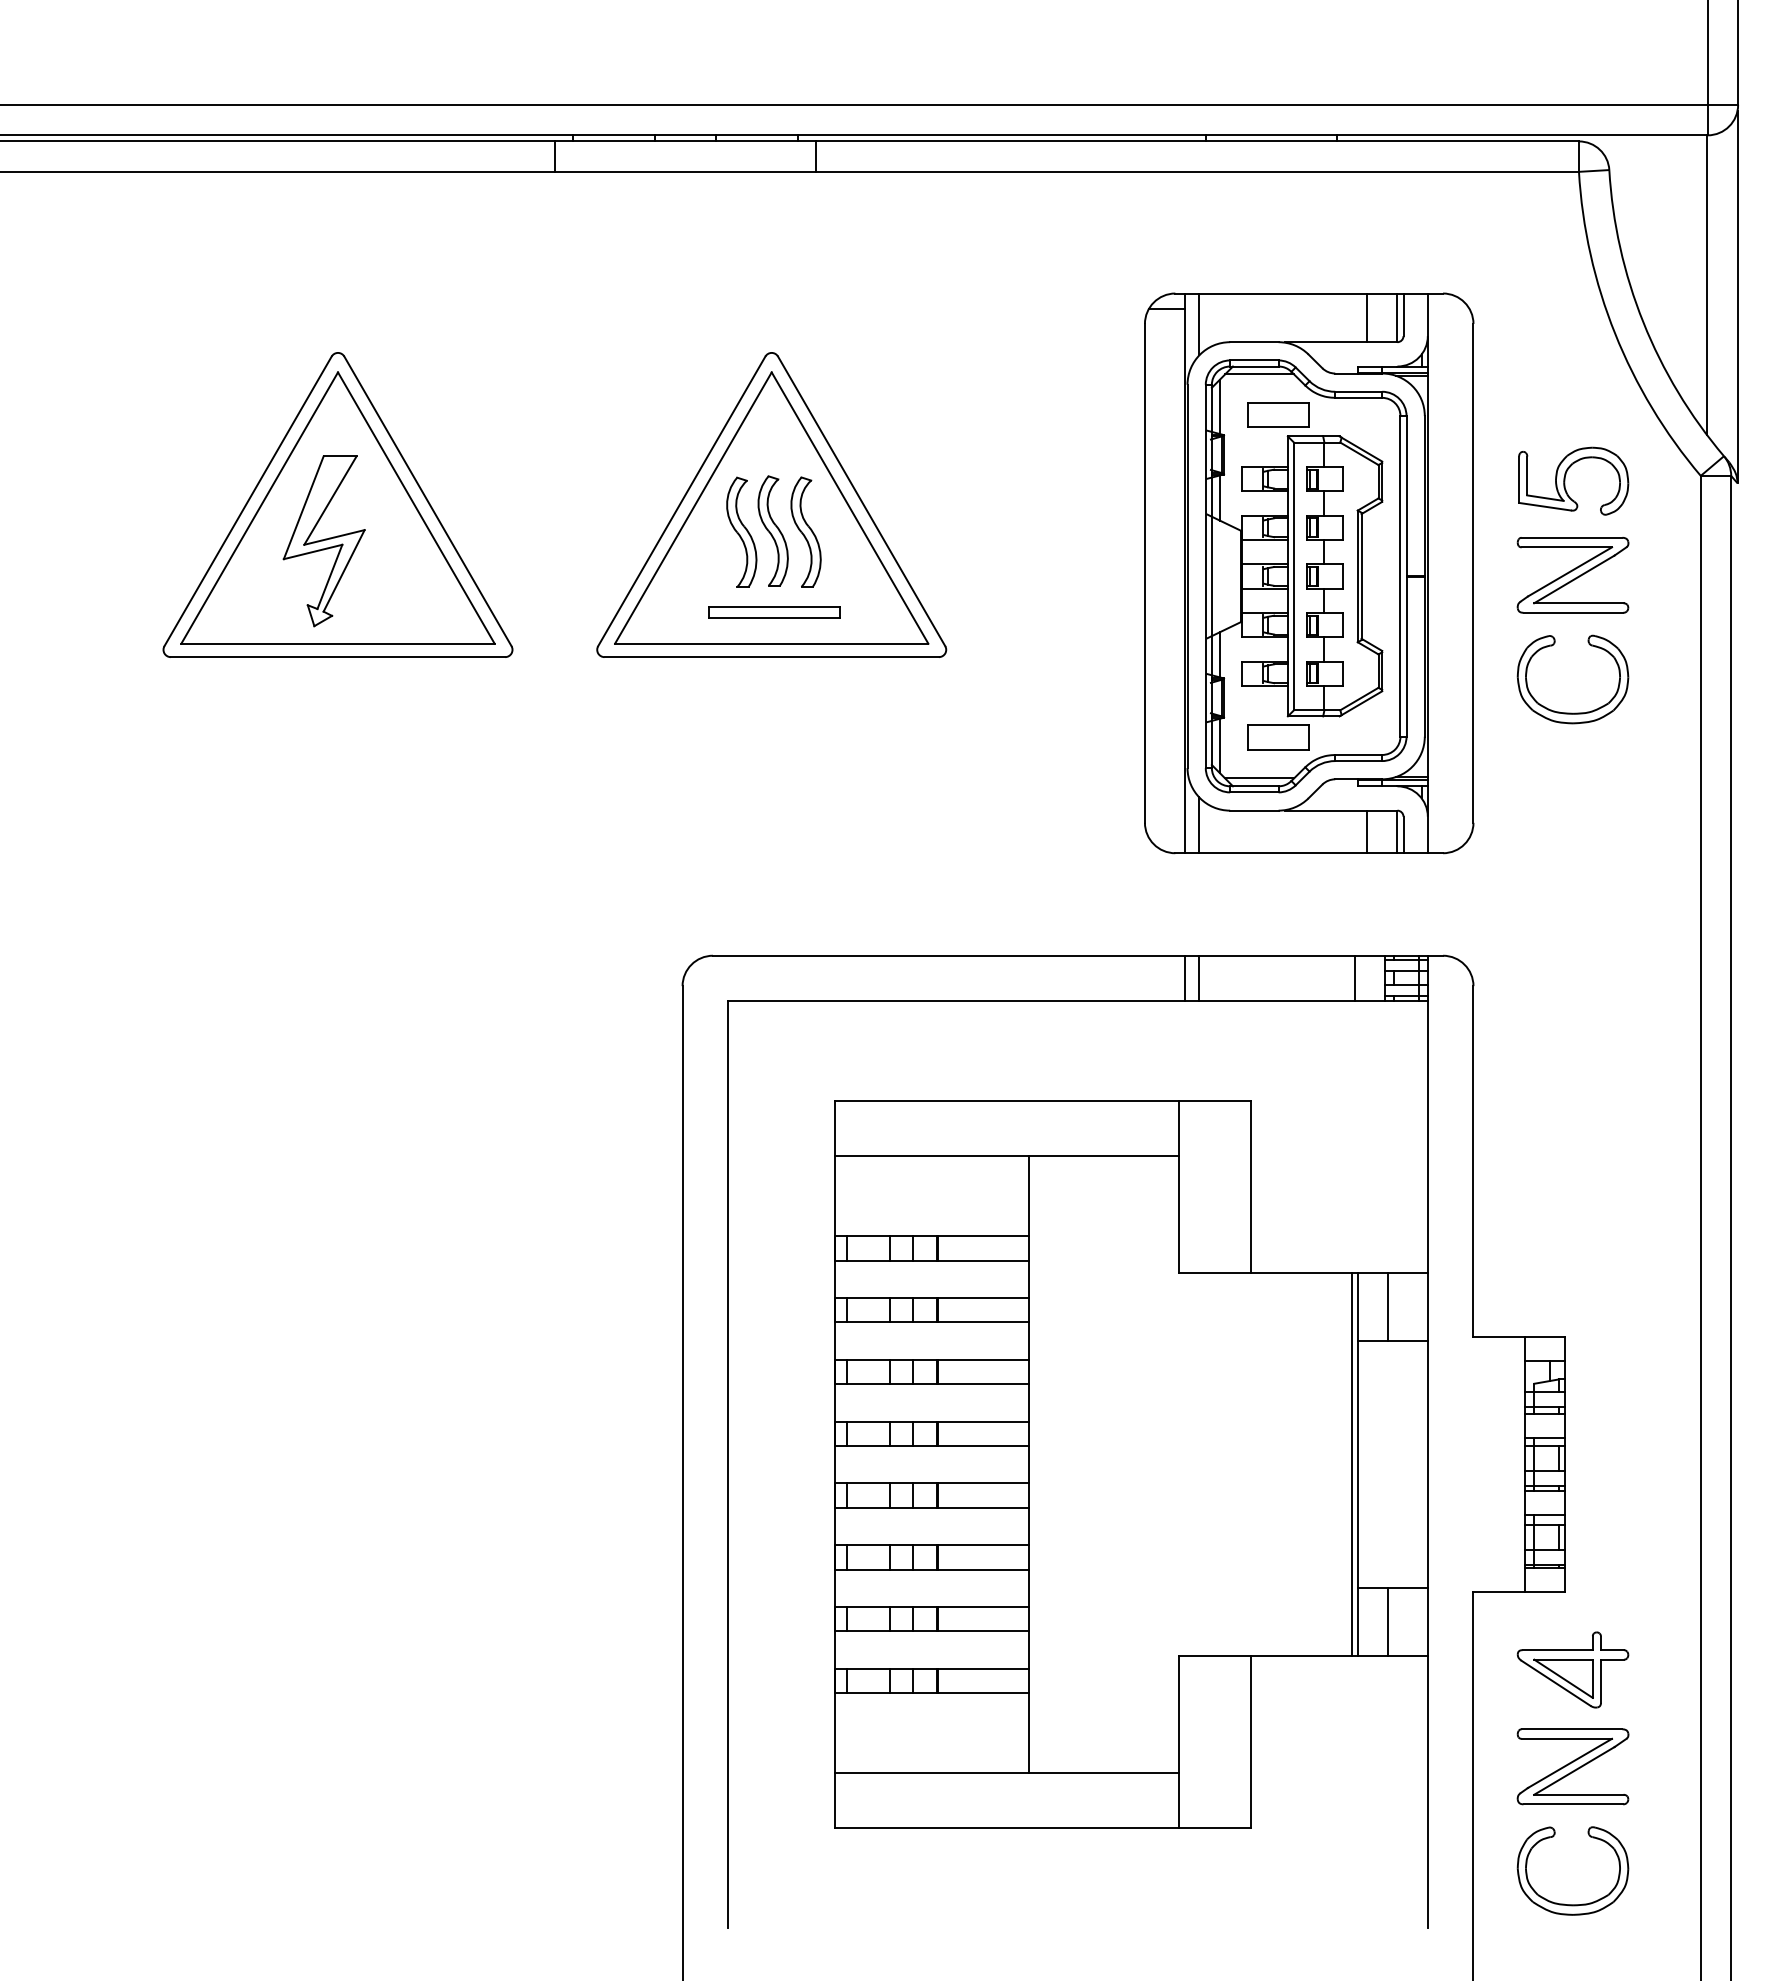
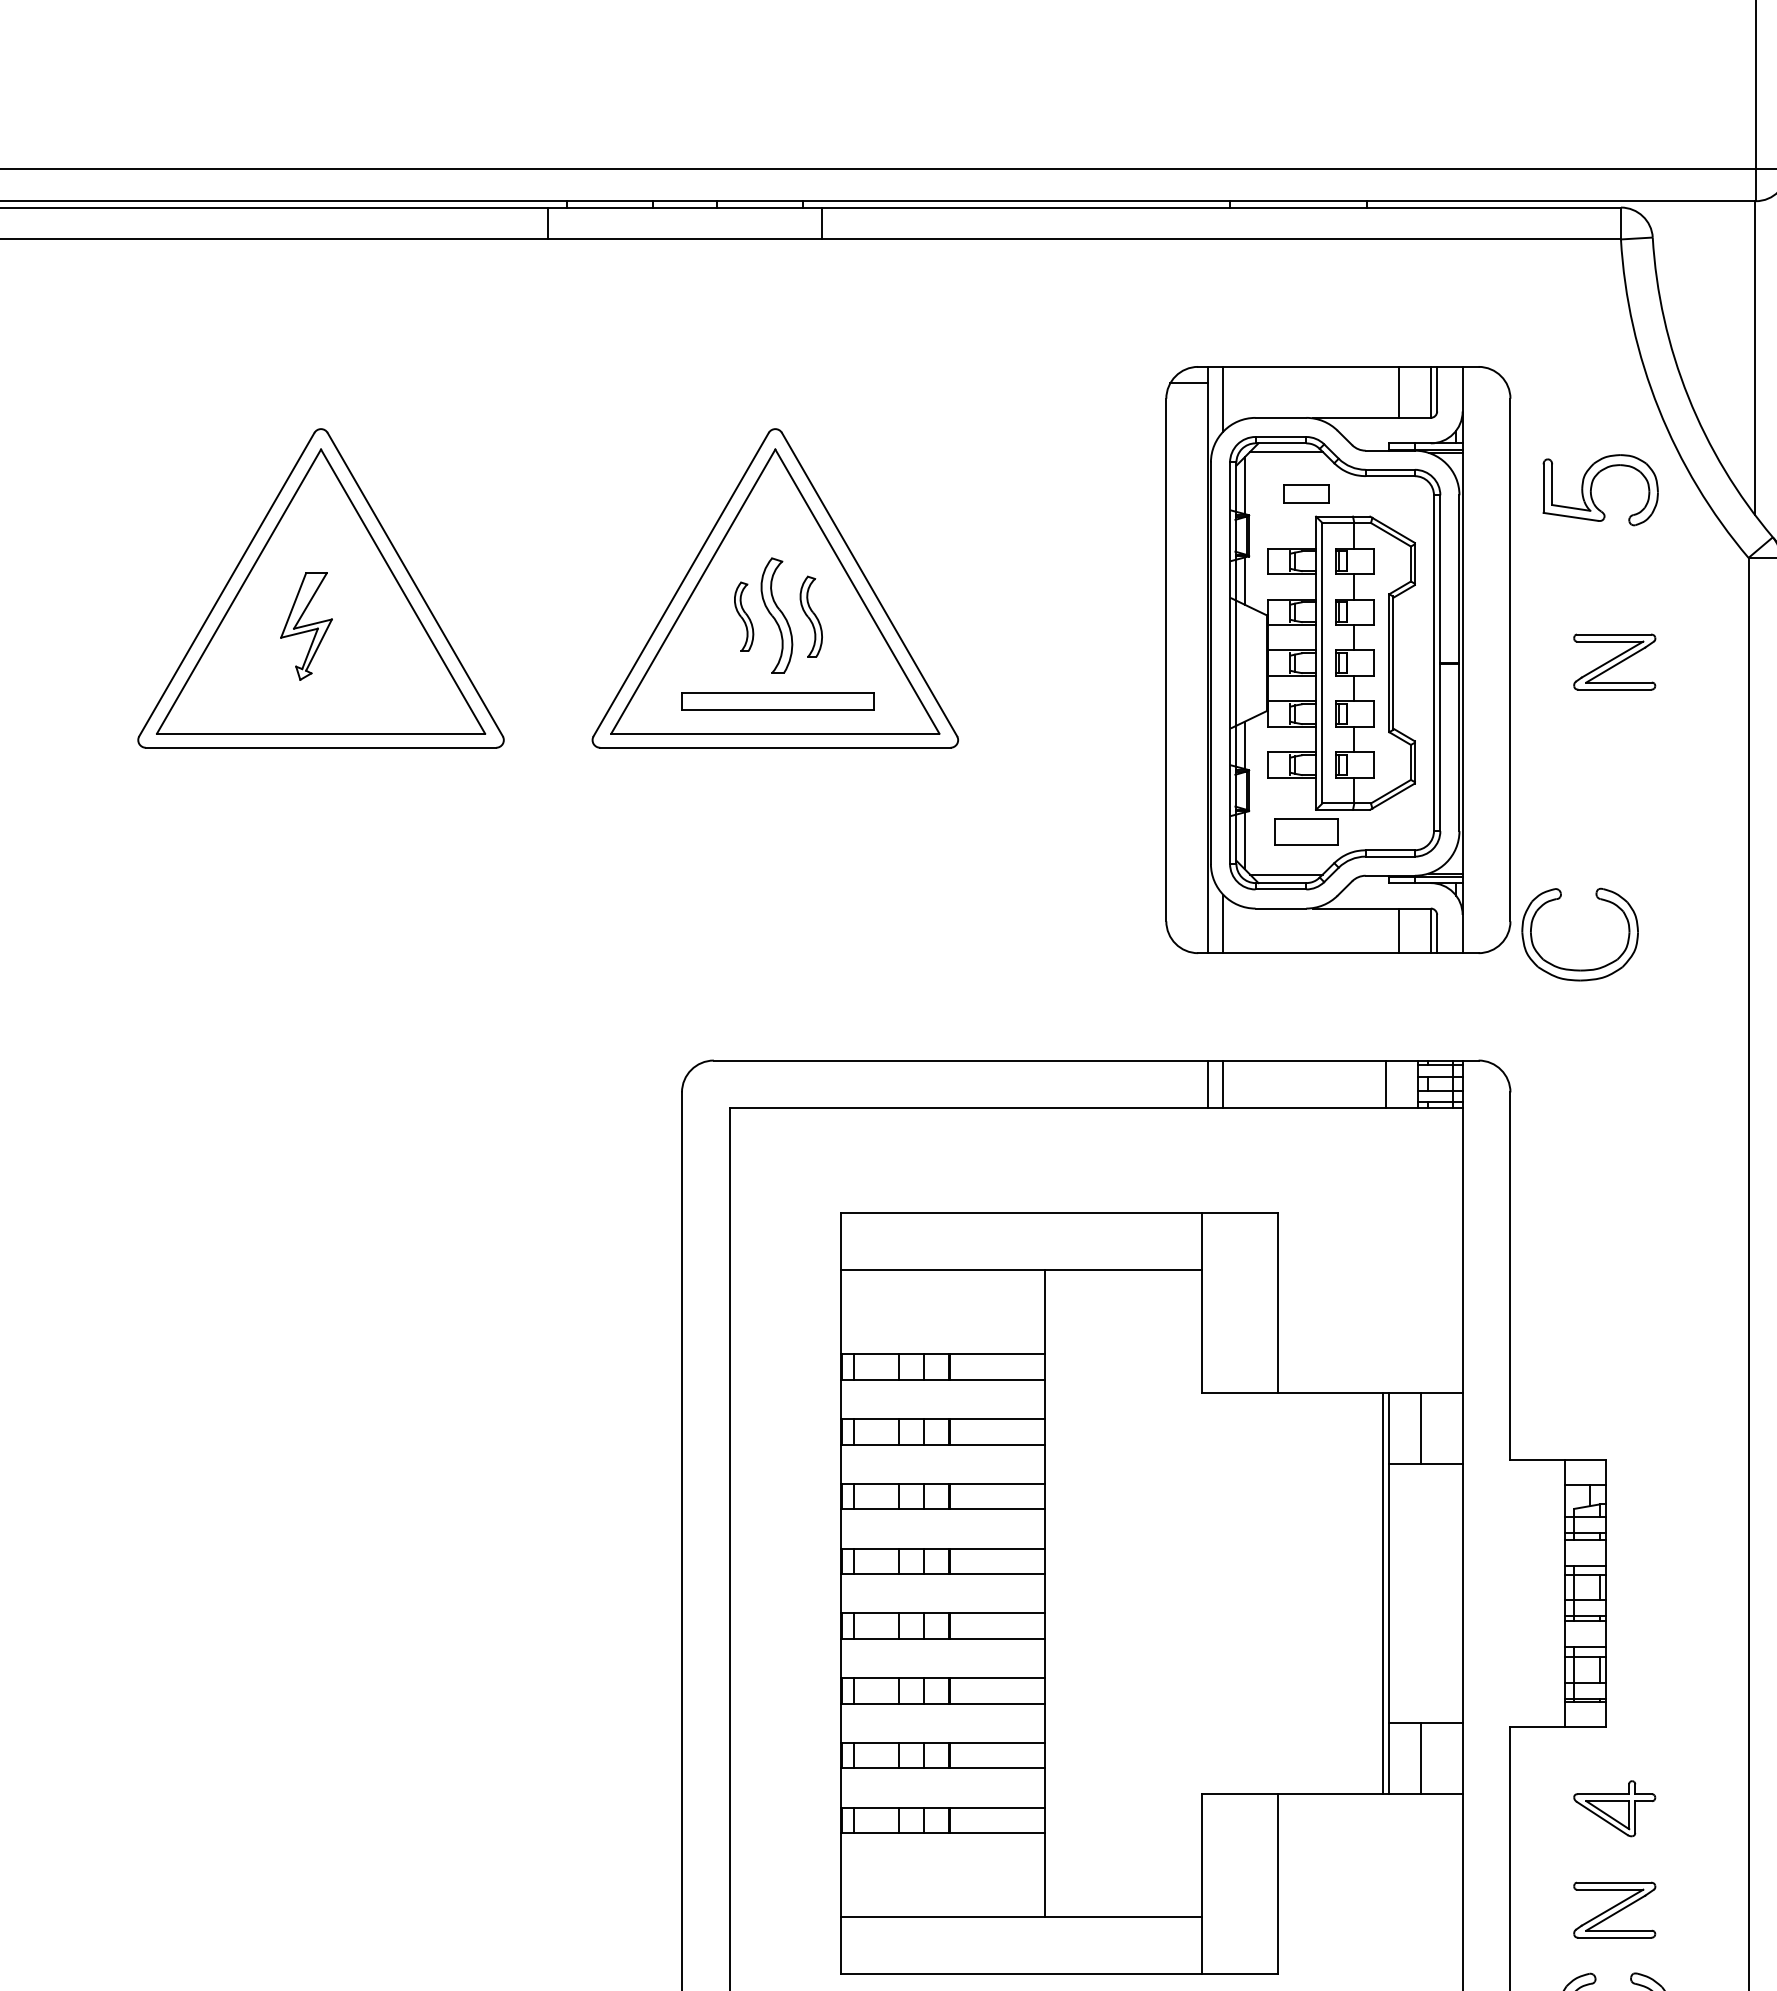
part: (1278, 414) -> (1306, 493), size x0.7
part: (1565, 480) -> (1592, 489), moved
part: (741, 531) -> (743, 616), size x0.6
part: (805, 531) -> (810, 616), size x0.7
part: (323, 541) -> (305, 626), size x0.6
part: (1572, 575) -> (1614, 662), size x0.7
part: (774, 612) -> (778, 701), size x1.4
part: (1572, 712) -> (1579, 969), moved
part: (1572, 1669) -> (1614, 1808), size x0.7
part: (1572, 1766) -> (1614, 1909), size x0.7

